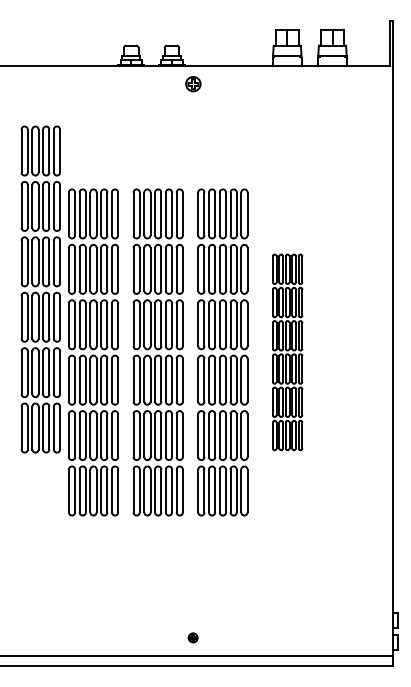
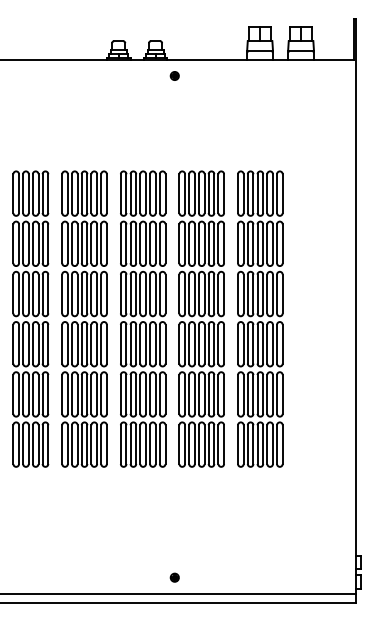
part: (192, 83) -> (174, 75), size x0.62
part: (40, 288) -> (30, 318), moved
part: (287, 351) -> (260, 318), size x1.67

